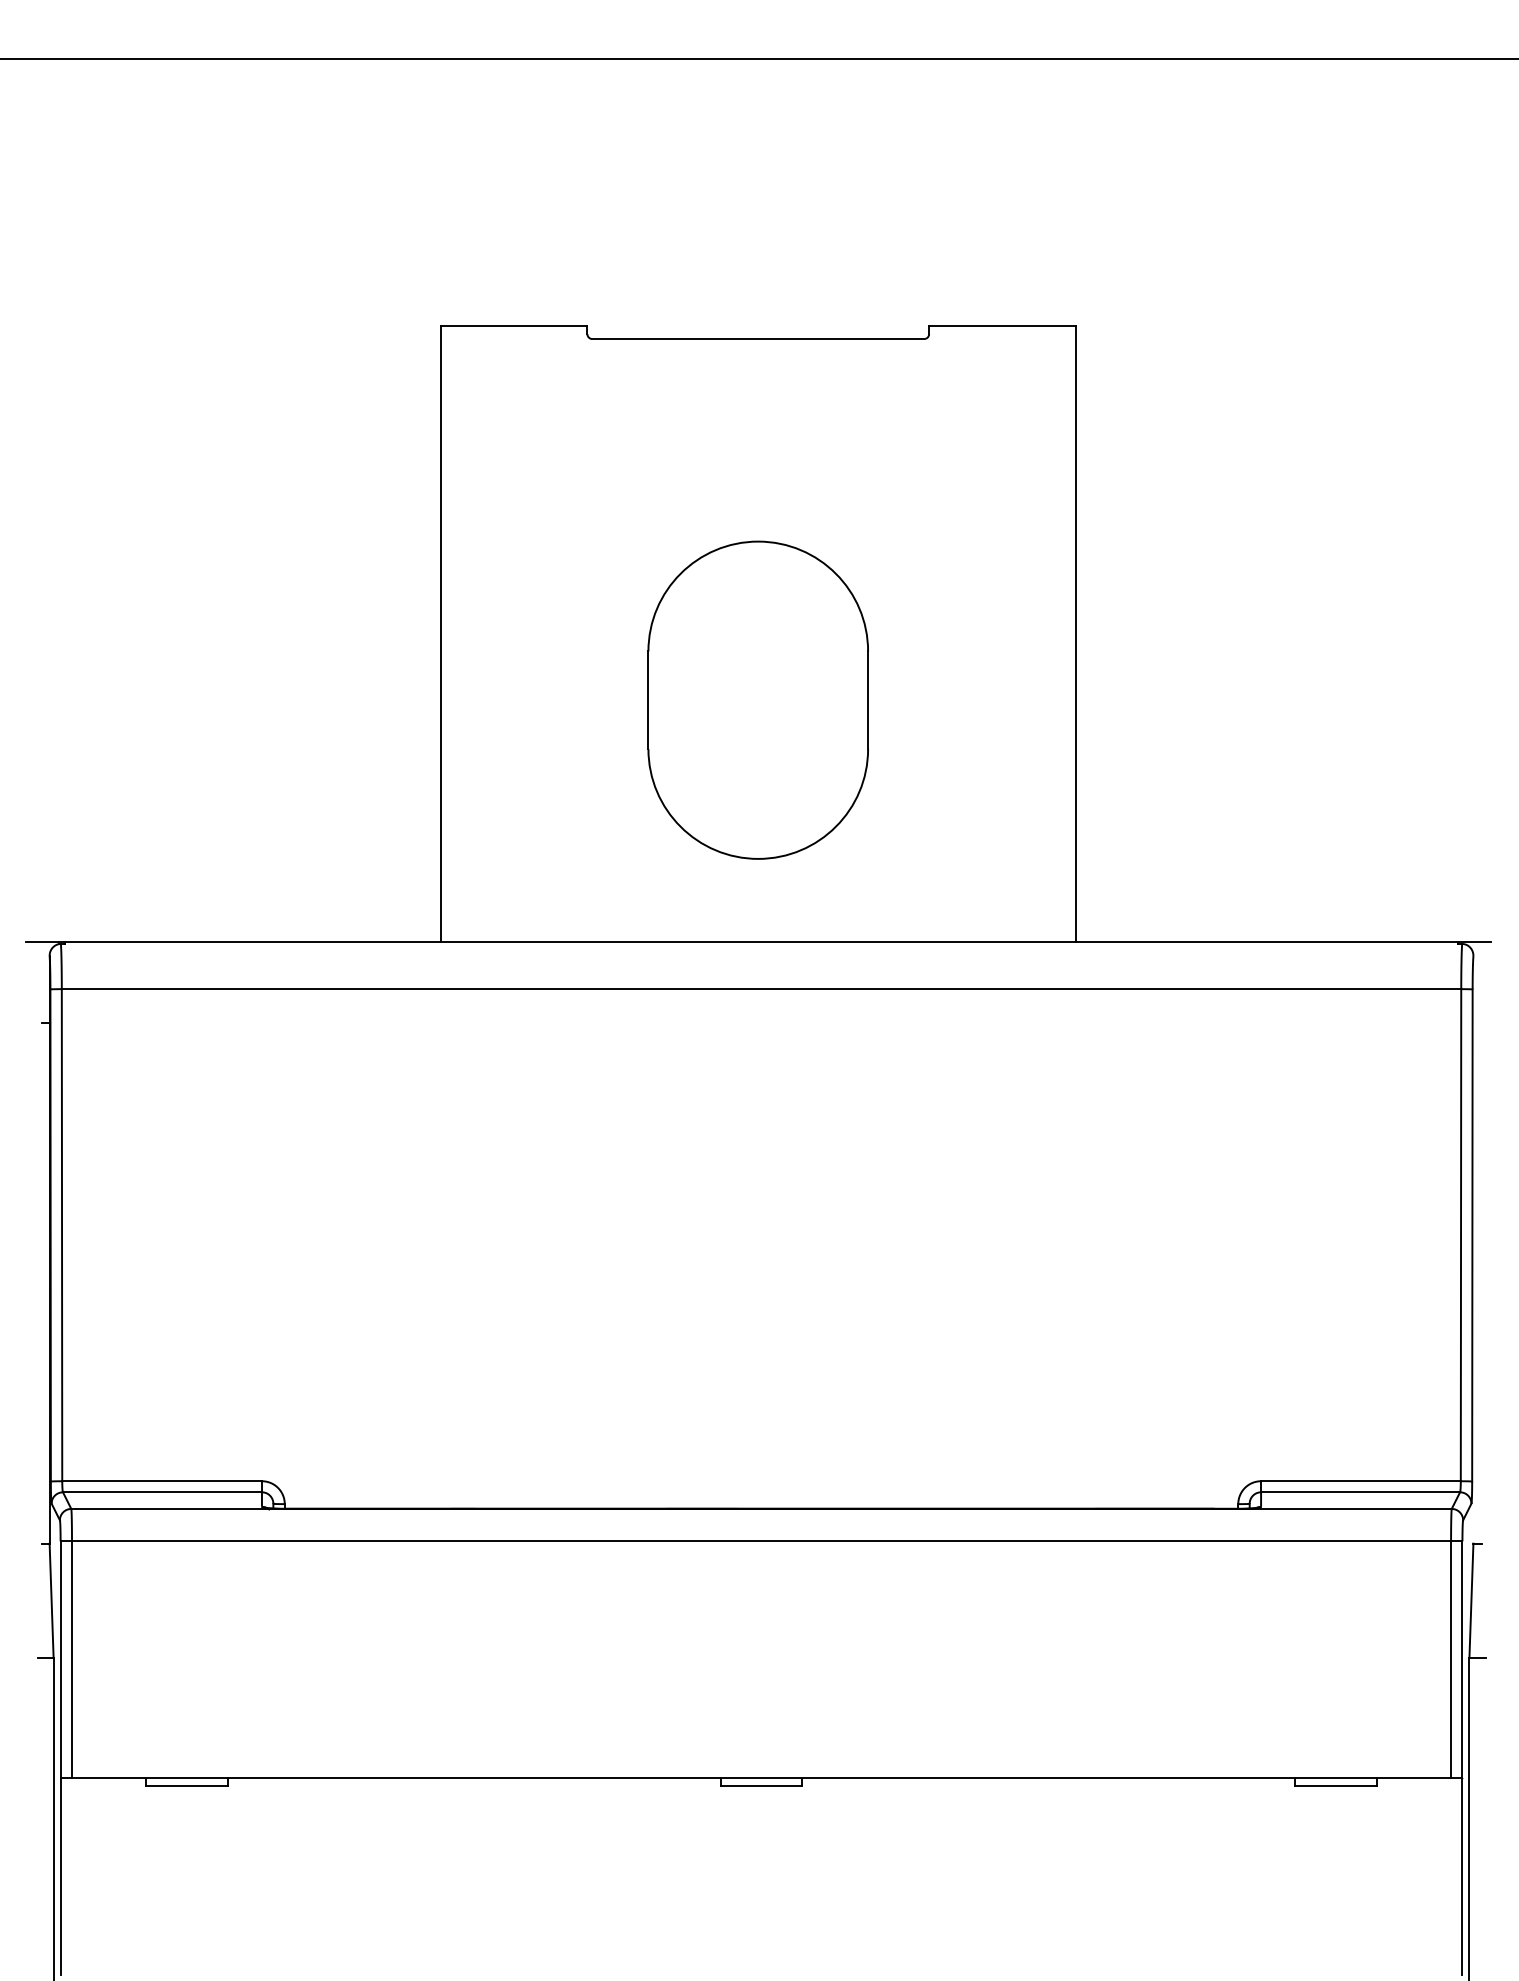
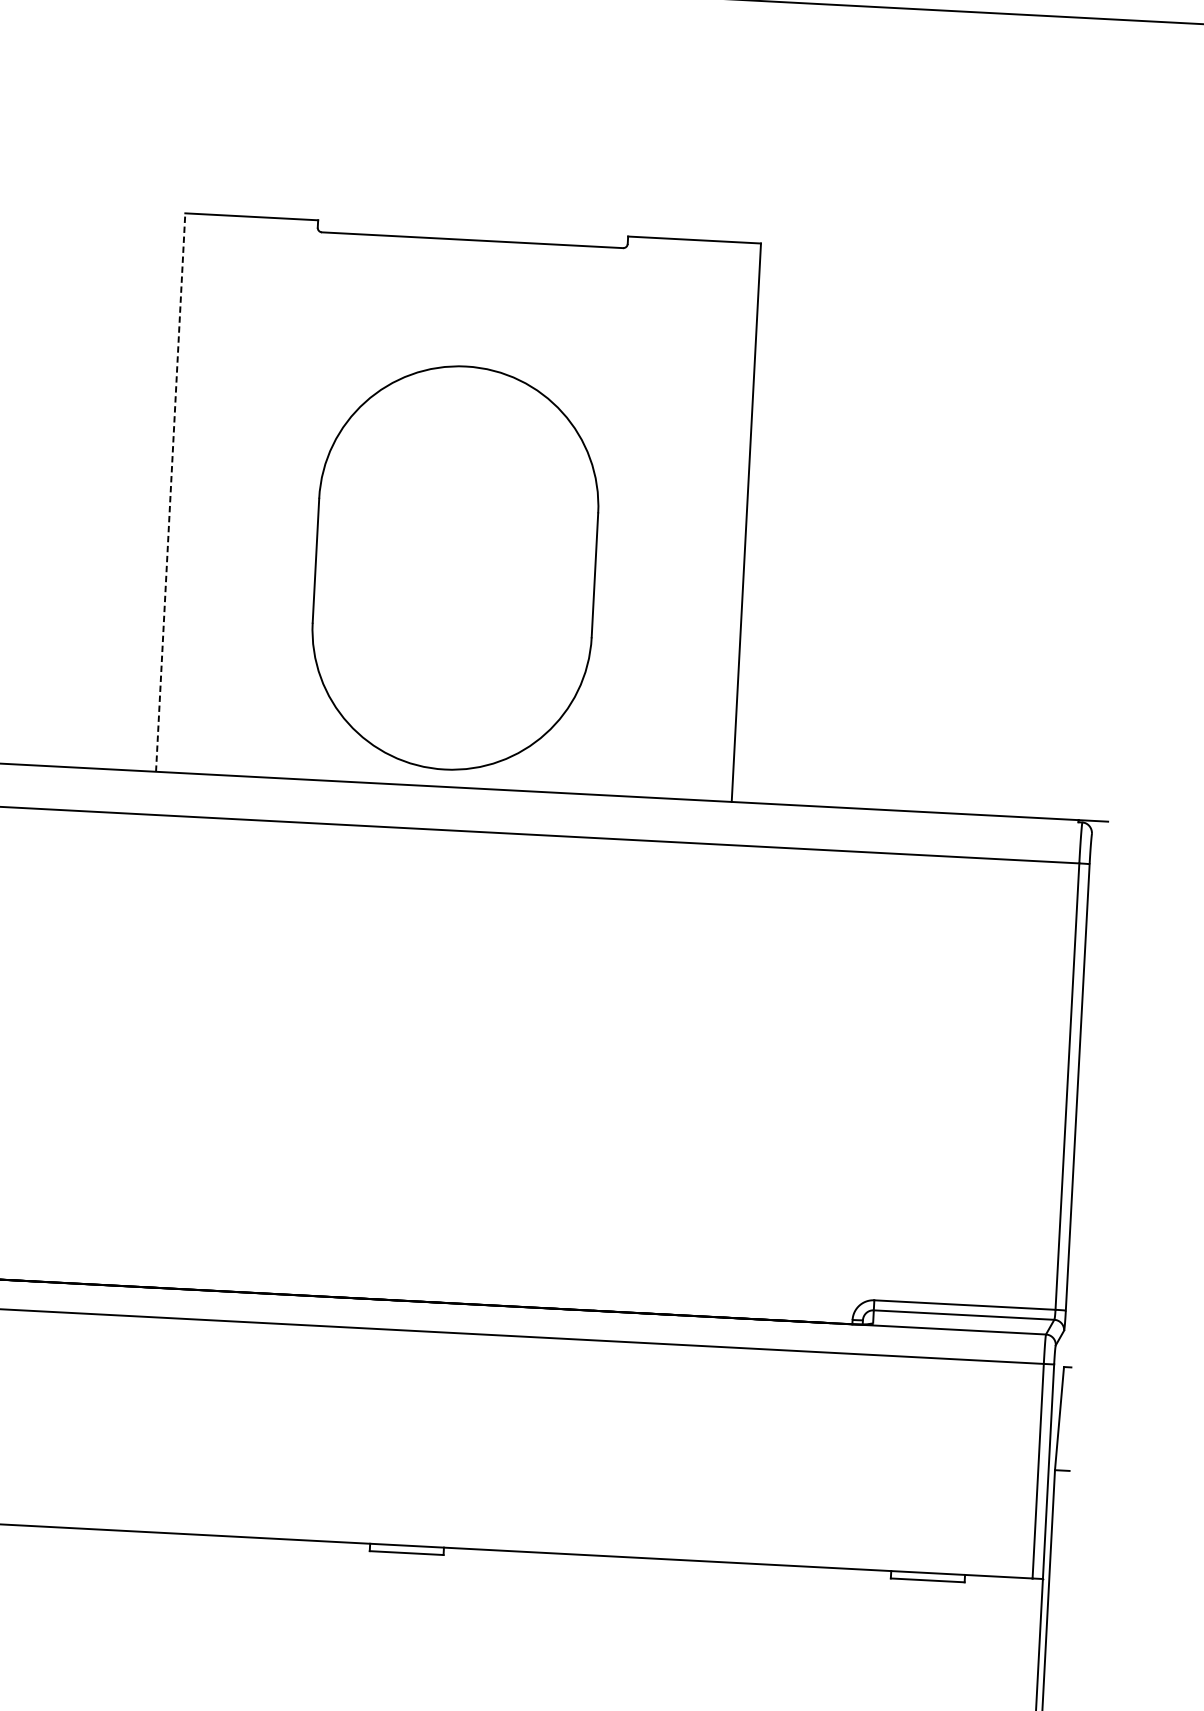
line: (440, 633) -> (170, 492), solid -> dashed
part: (757, 699) -> (454, 567), size x1.4

